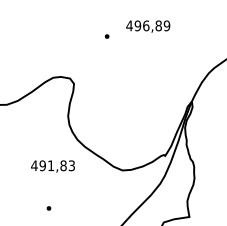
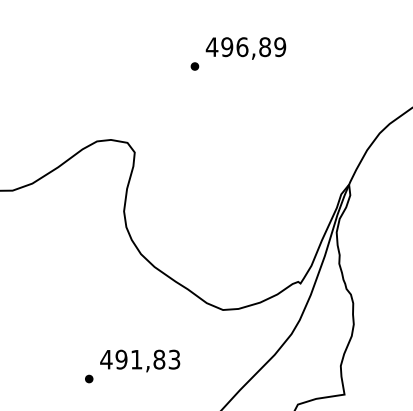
text: (148, 26) -> (246, 48), moved
text: (52, 166) -> (139, 360), moved

